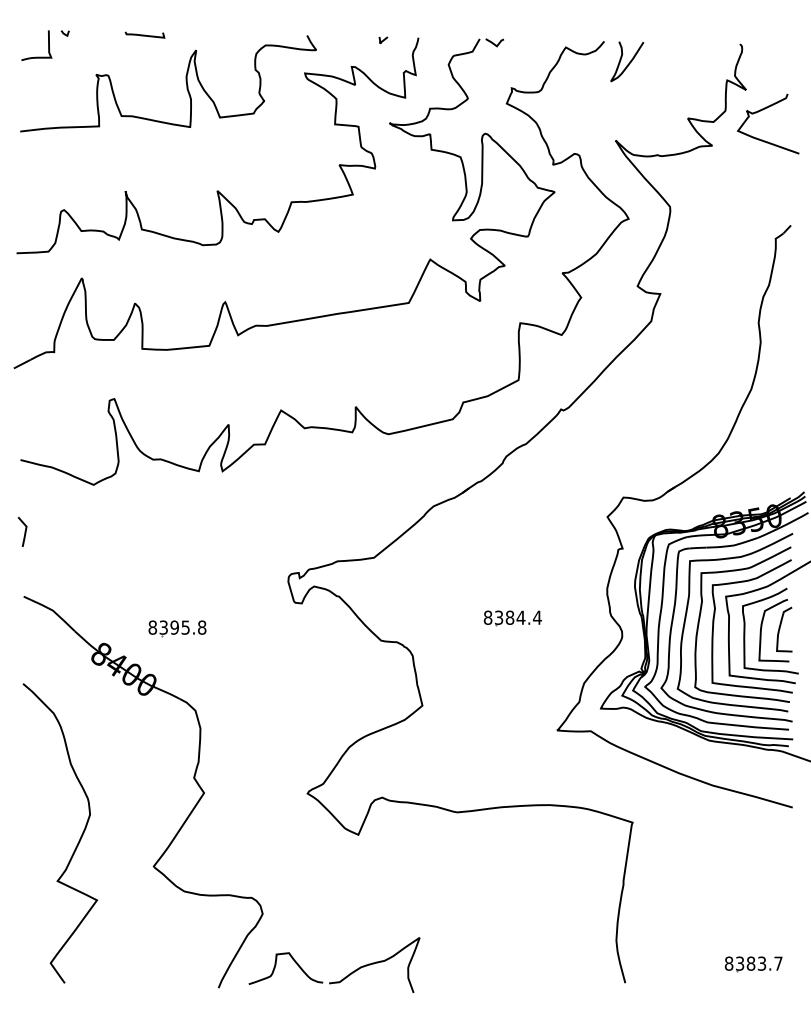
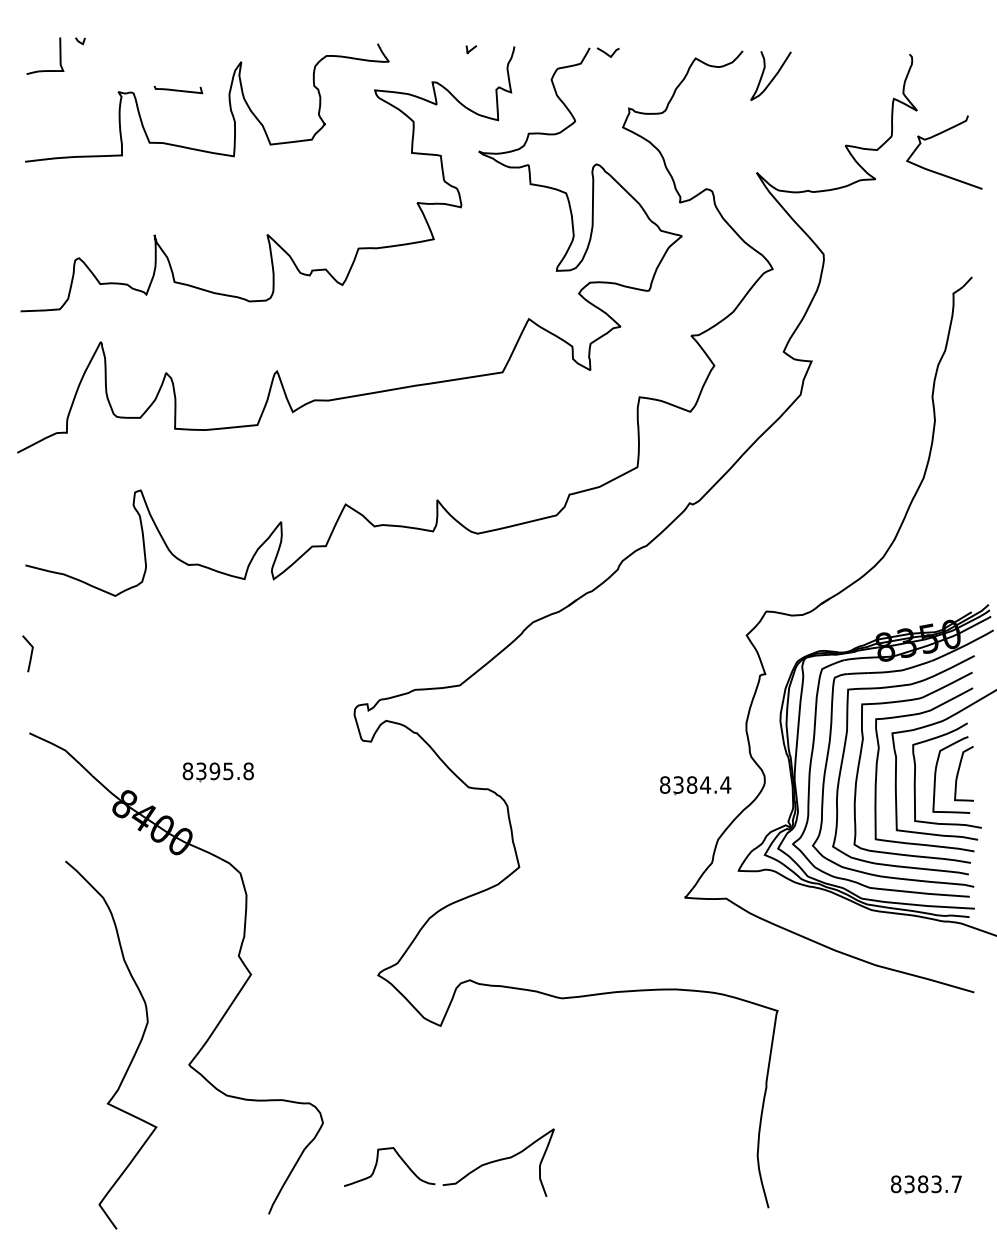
curve: (144, 34) -> (177, 89), moved
part: (512, 618) -> (695, 785), moved
part: (78, 840) -> (133, 1053), moved
part: (342, 978) -> (459, 1179), moved

